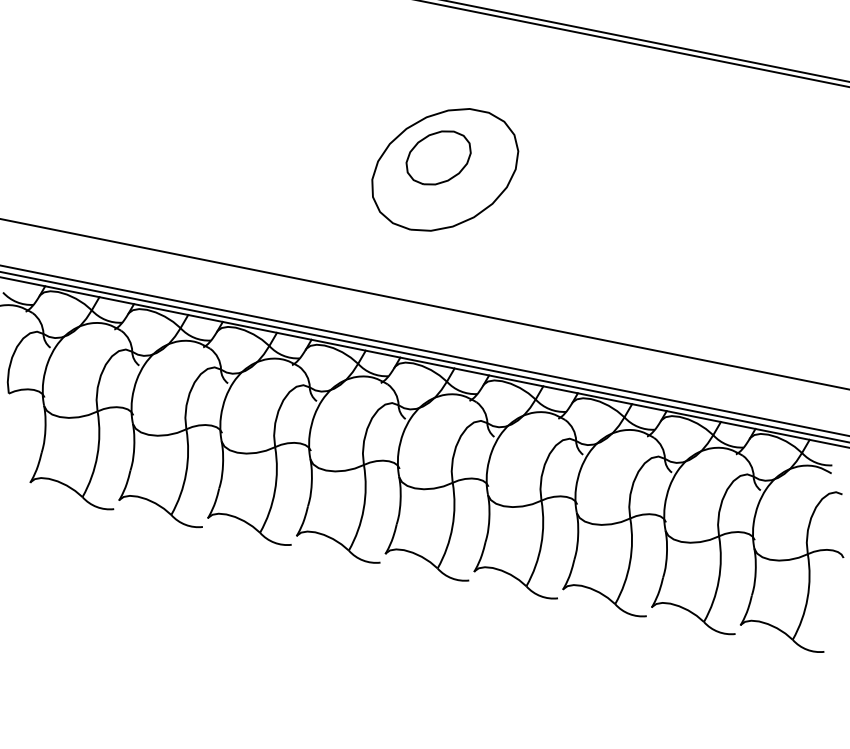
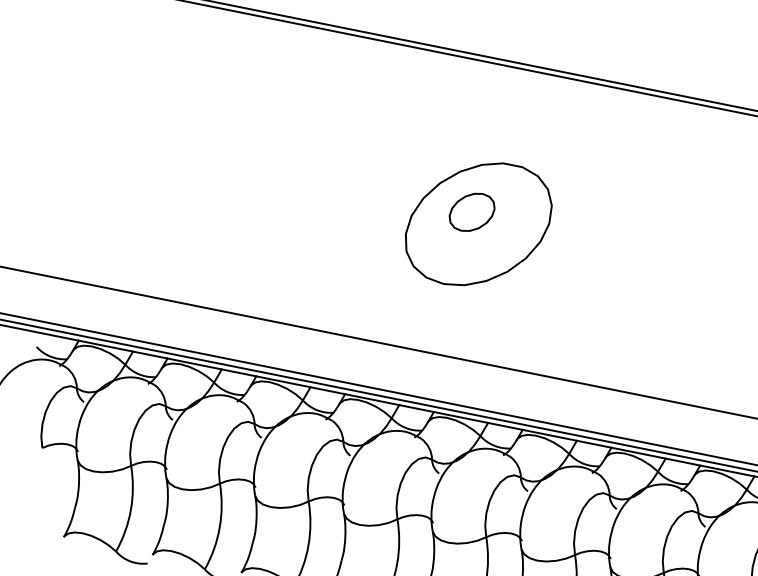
part: (438, 157) -> (472, 211), size x0.7

